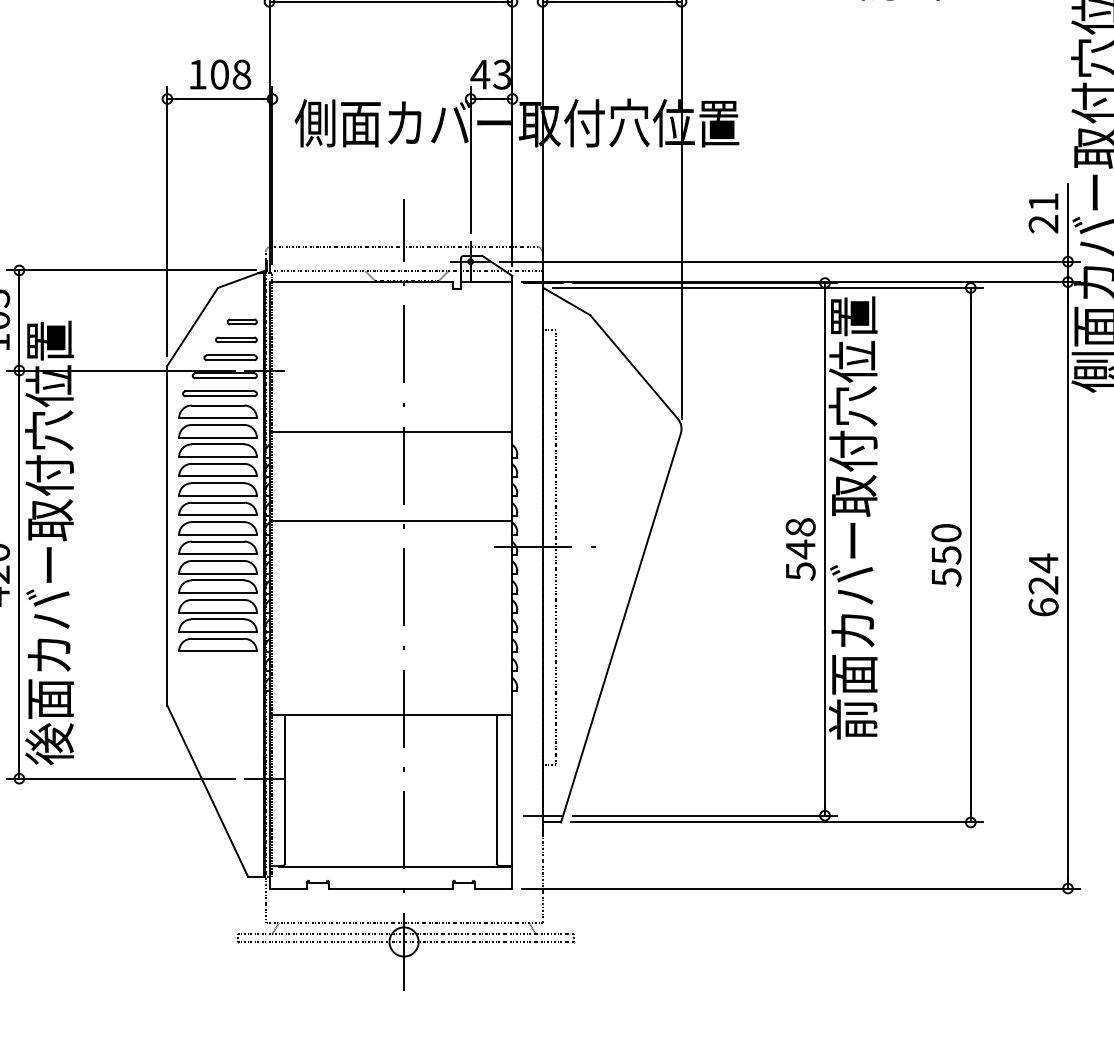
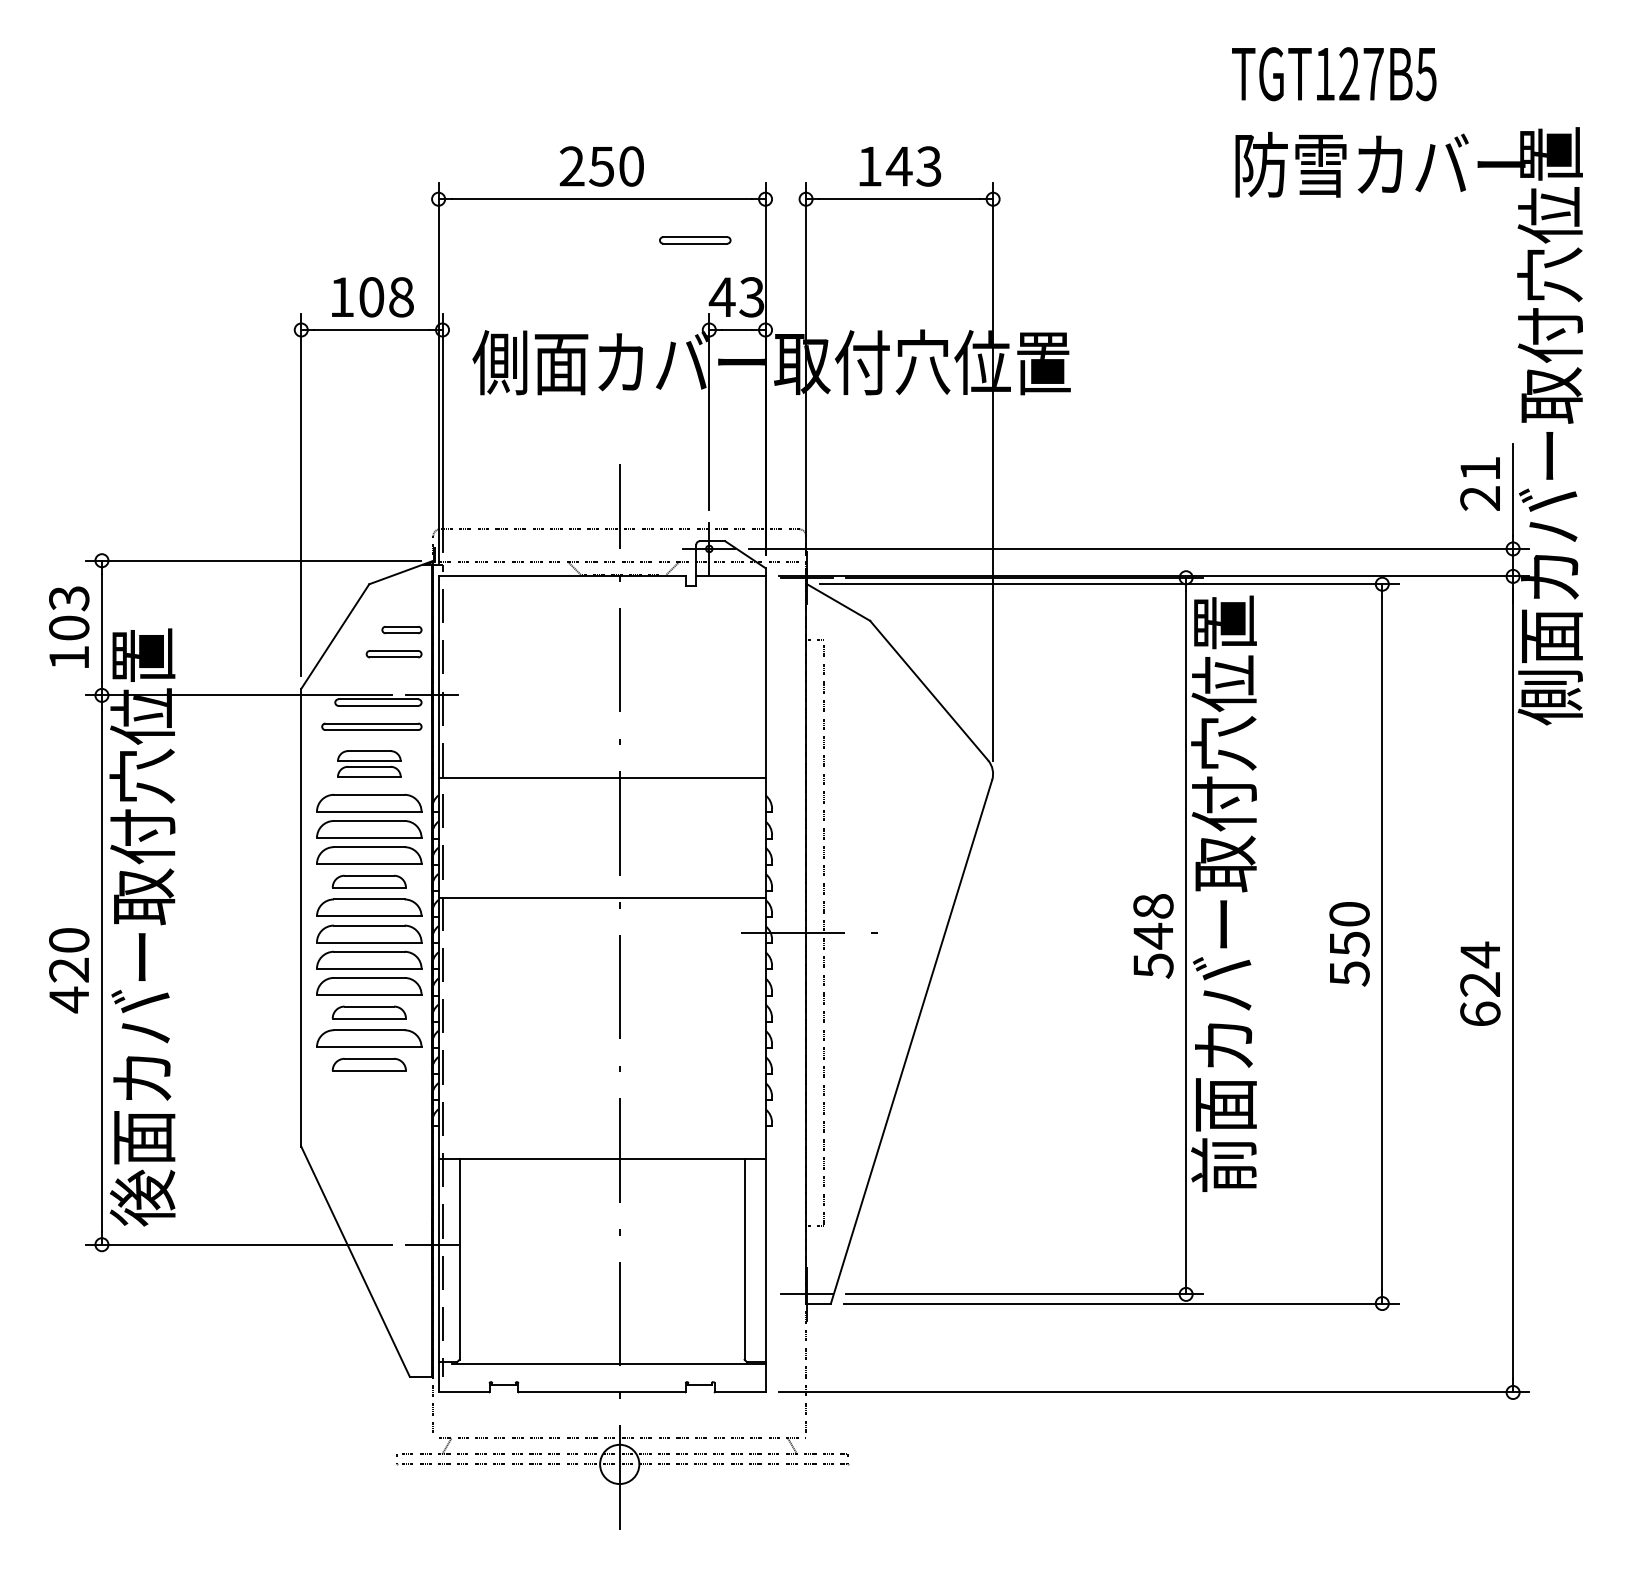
part: (230, 357) -> (695, 240), moved
part: (218, 421) -> (369, 763), size x0.6
part: (218, 508) -> (369, 881), size x0.7
part: (218, 606) -> (369, 1012), size x0.7
part: (218, 644) -> (369, 1064), size x0.7

